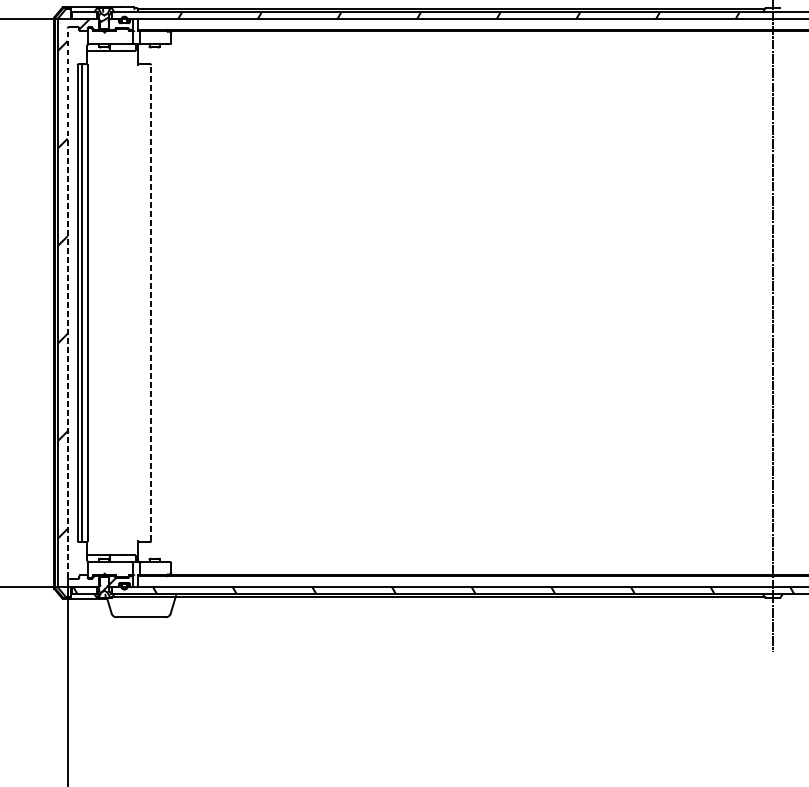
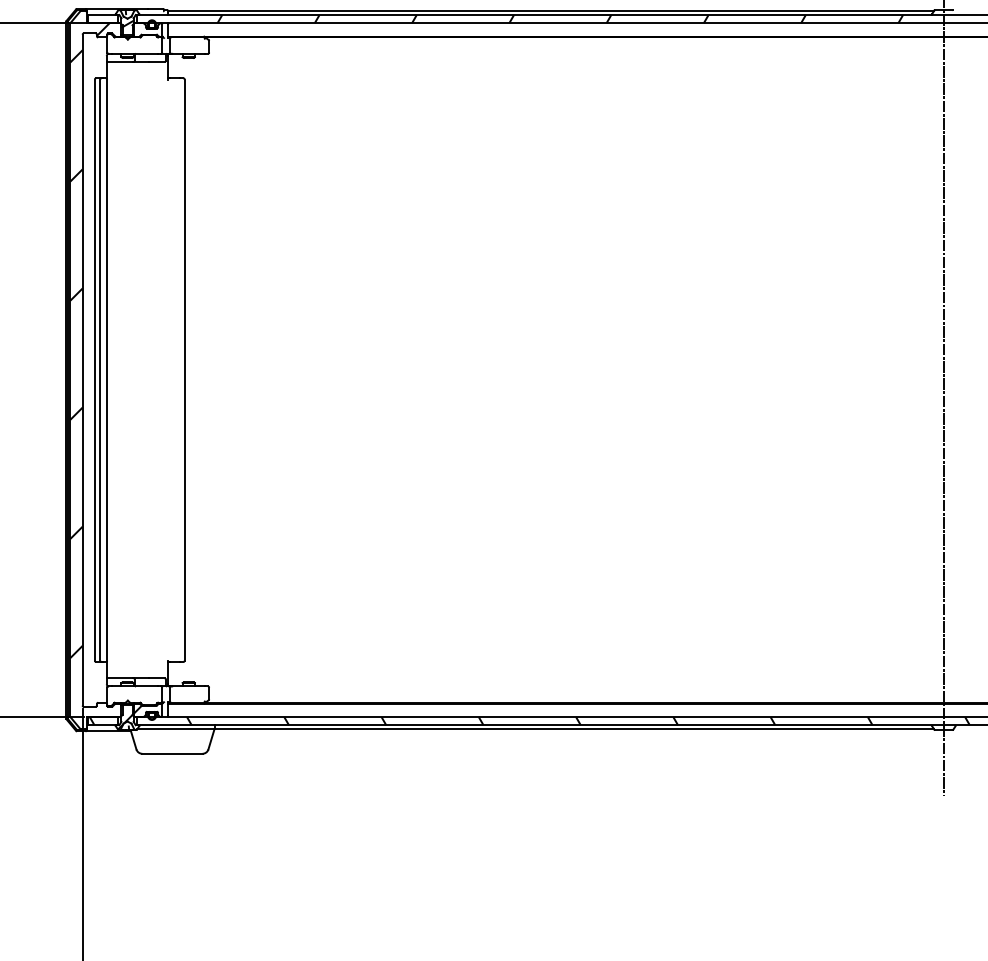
line: (67, 302) -> (82, 369), dashed -> solid
line: (151, 303) -> (184, 370), dashed -> solid

